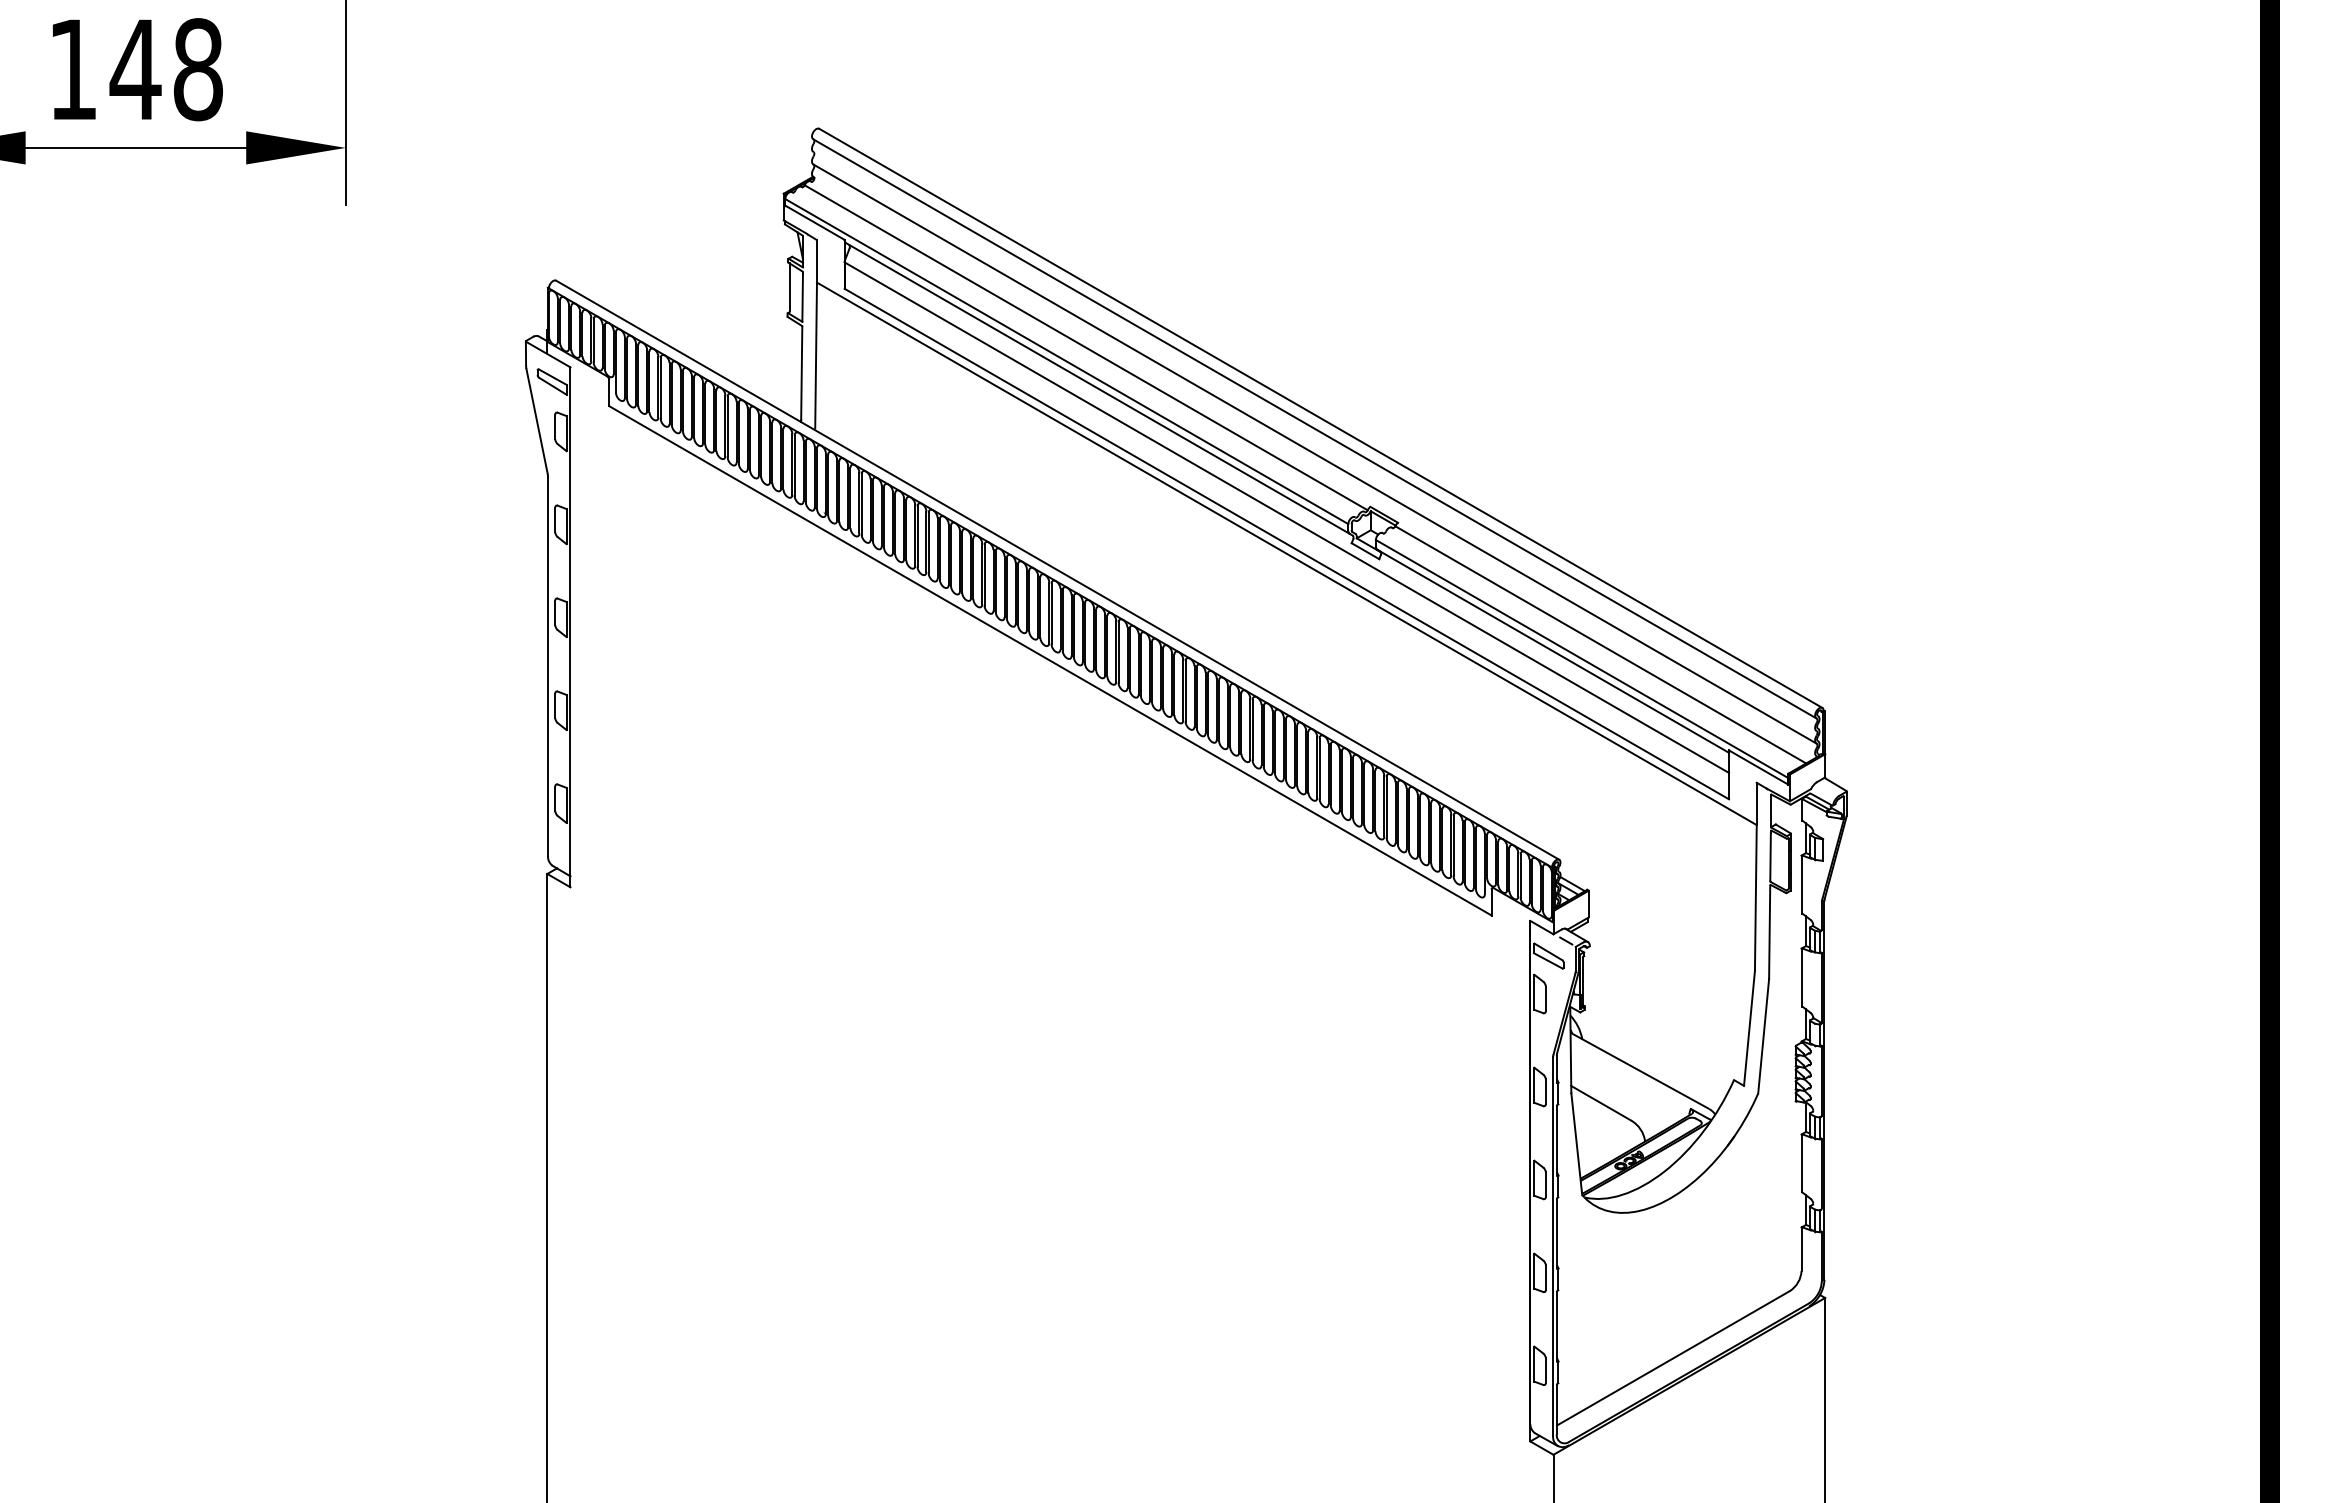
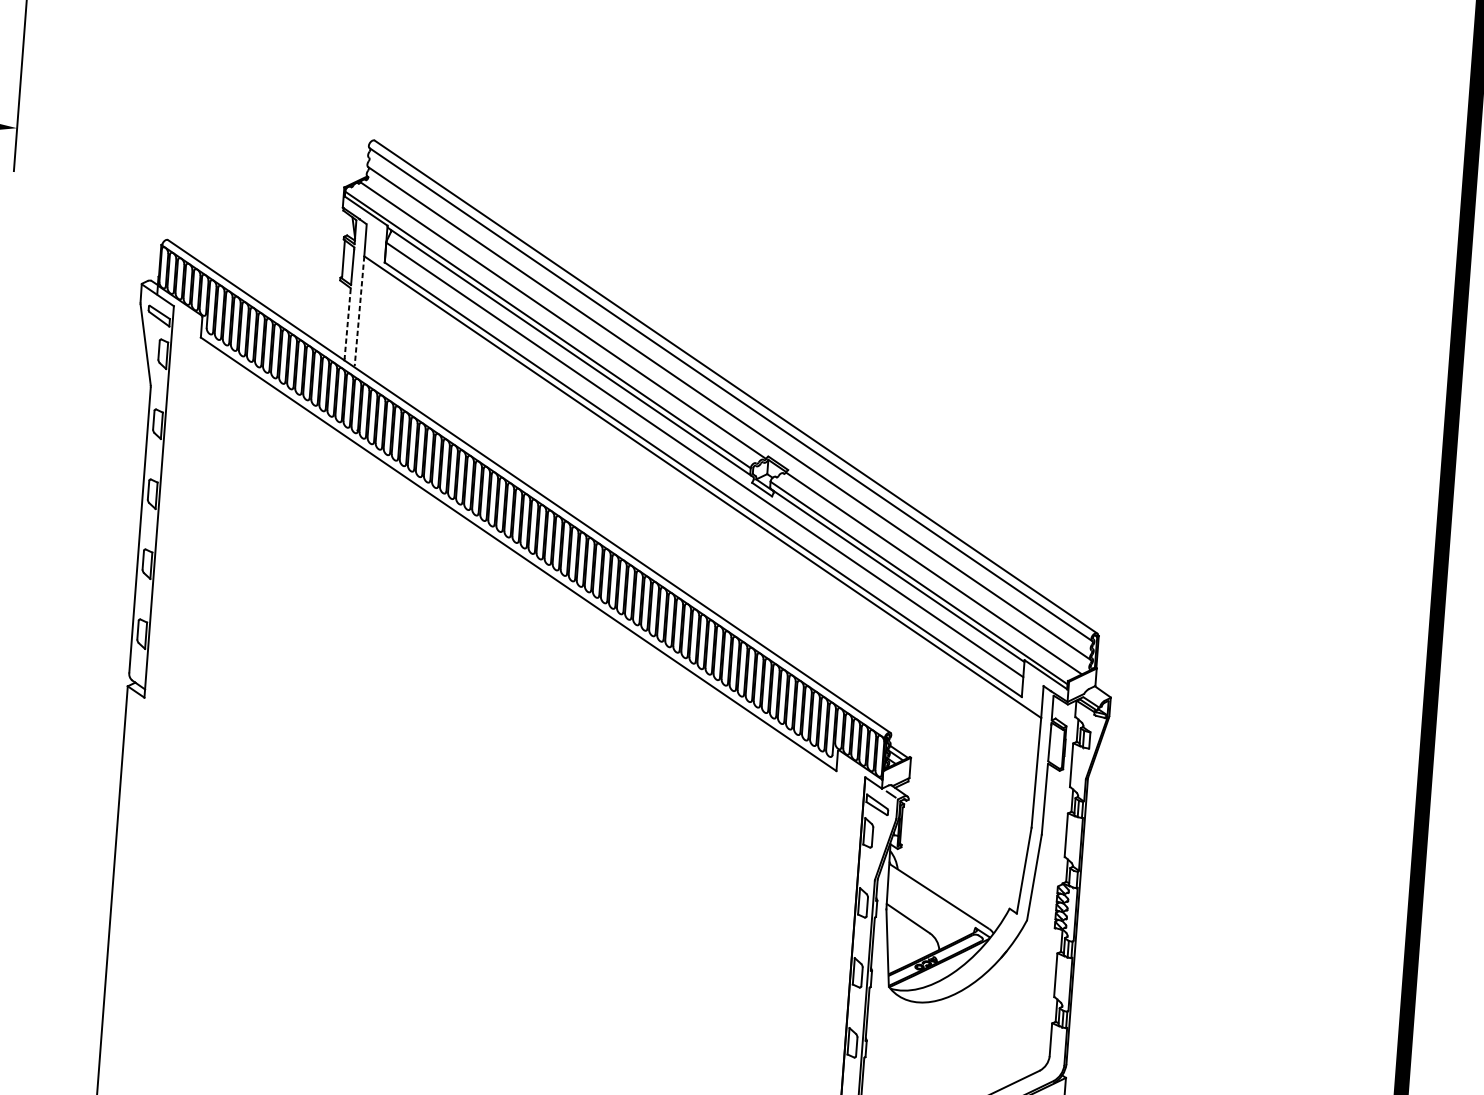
line: (816, 355) -> (359, 311), solid -> dashed
line: (801, 373) -> (347, 323), solid -> dashed

